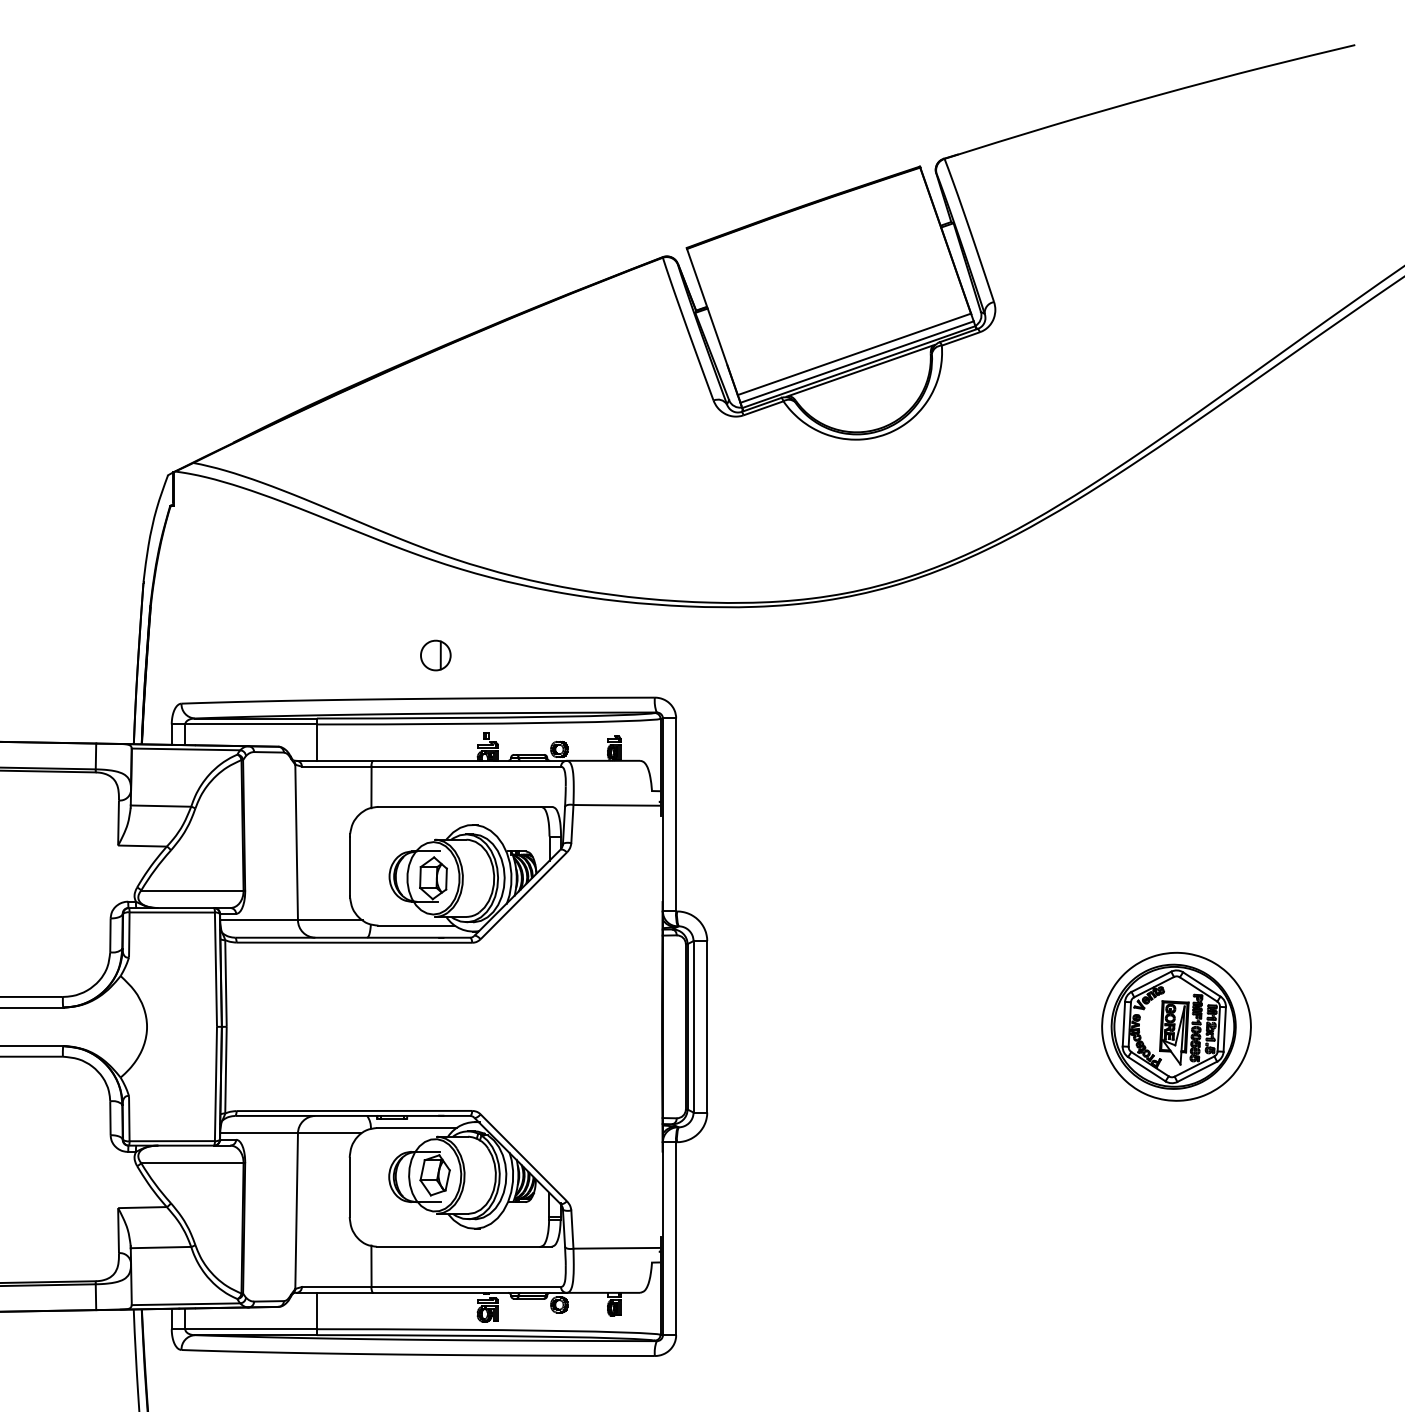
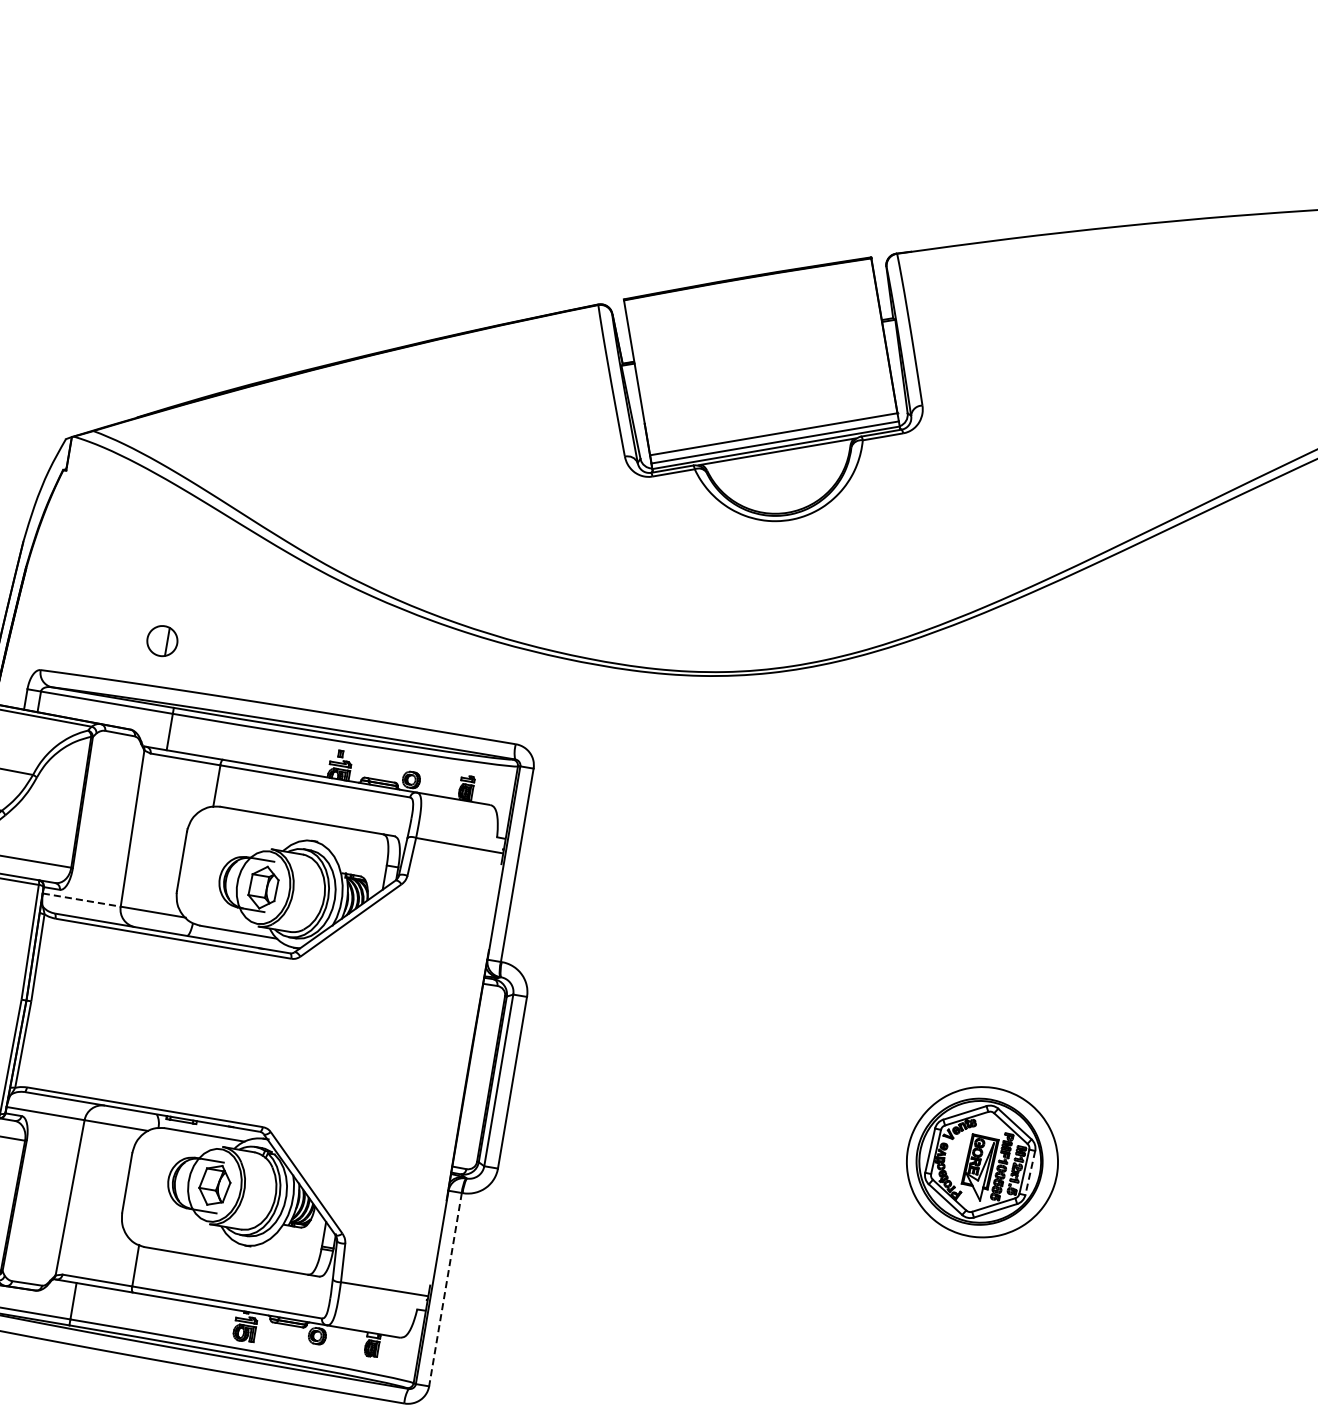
part: (435, 655) -> (162, 640), moved
line: (259, 920) -> (82, 900), solid -> dashed
line: (1224, 1029) -> (1030, 1173), solid -> dashed
line: (676, 1238) -> (445, 1289), solid -> dashed

